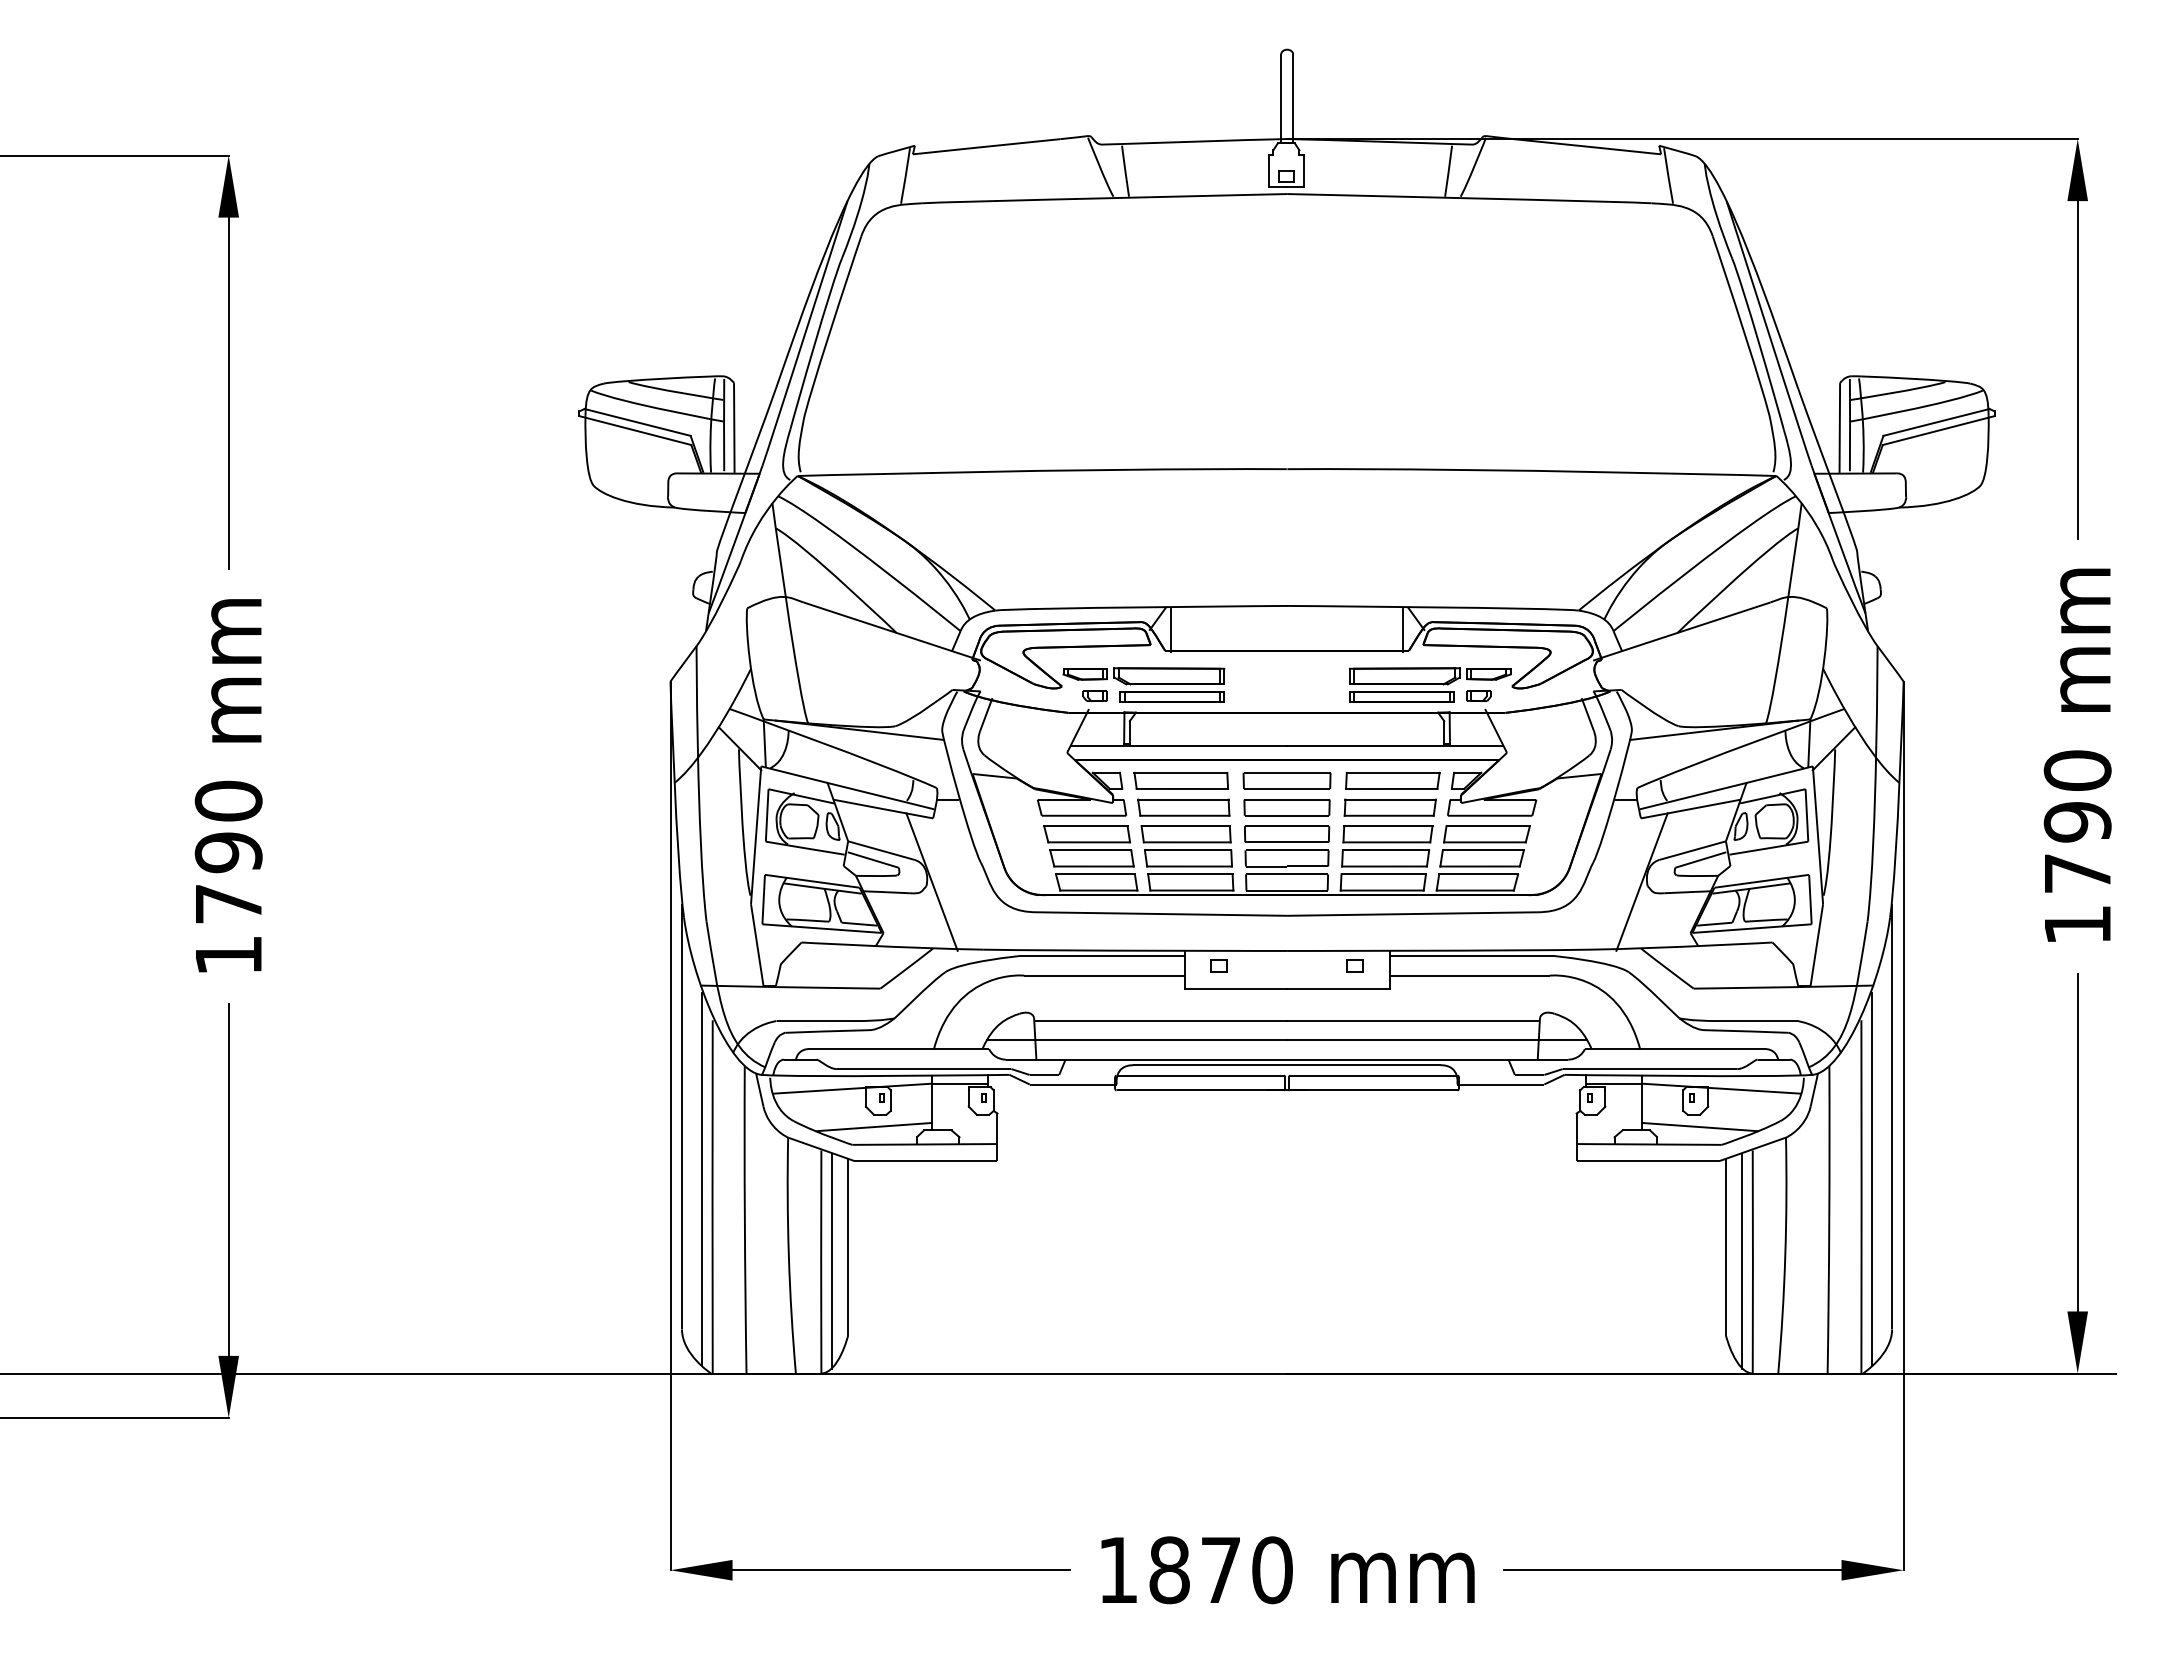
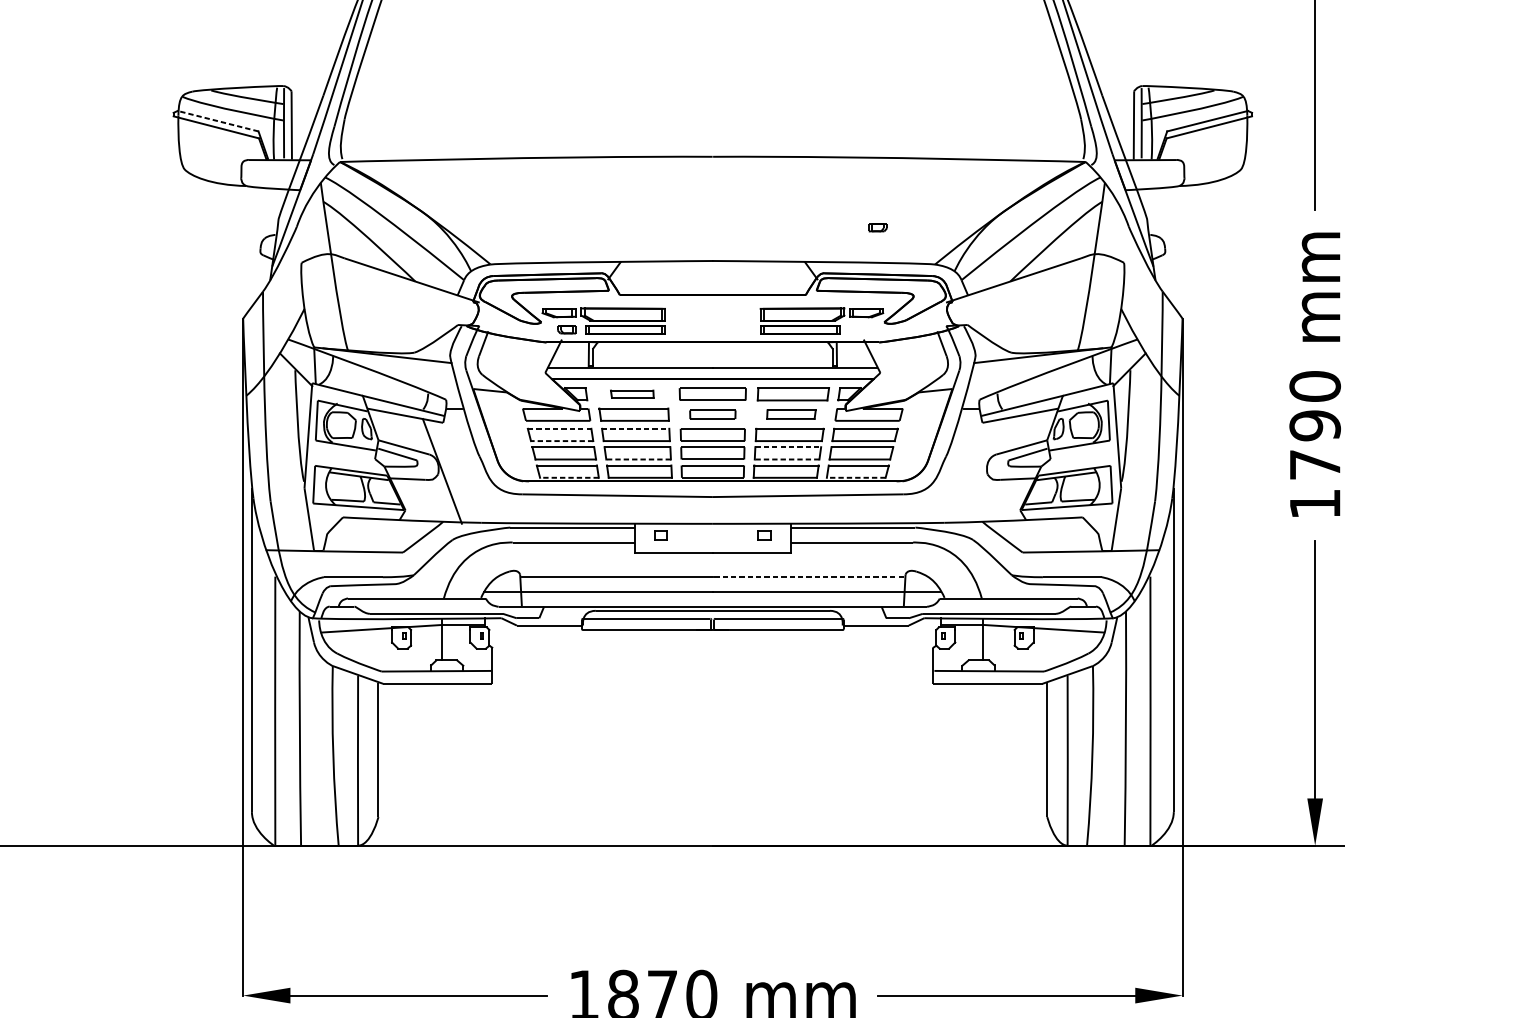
line: (637, 422) -> (218, 121), solid -> dashed
line: (1171, 630) -> (624, 279), removed
line: (1402, 630) -> (800, 279), removed
part: (1478, 695) -> (877, 227), moved
part: (1181, 780) -> (632, 393), size x0.6
part: (1286, 807) -> (712, 414), size x0.7
part: (1389, 807) -> (790, 414), size x0.7
line: (1085, 826) -> (559, 429), solid -> dashed
line: (1186, 826) -> (636, 429), solid -> dashed
line: (1089, 842) -> (562, 441), solid -> dashed
line: (1386, 850) -> (788, 447), solid -> dashed
line: (1189, 866) -> (638, 459), solid -> dashed
line: (1384, 866) -> (787, 459), solid -> dashed
line: (1641, 881) -> (982, 470), removed
line: (1098, 890) -> (569, 477), solid -> dashed
line: (1475, 890) -> (856, 477), solid -> dashed
line: (1411, 1021) -> (807, 577), solid -> dashed
line: (873, 1126) -> (397, 657), removed
line: (1699, 1126) -> (1027, 657), removed
line: (702, 1178) -> (267, 697), removed
line: (1871, 1178) -> (1158, 697), removed
line: (832, 1261) -> (366, 760), removed
line: (1742, 1261) -> (1059, 760), removed

